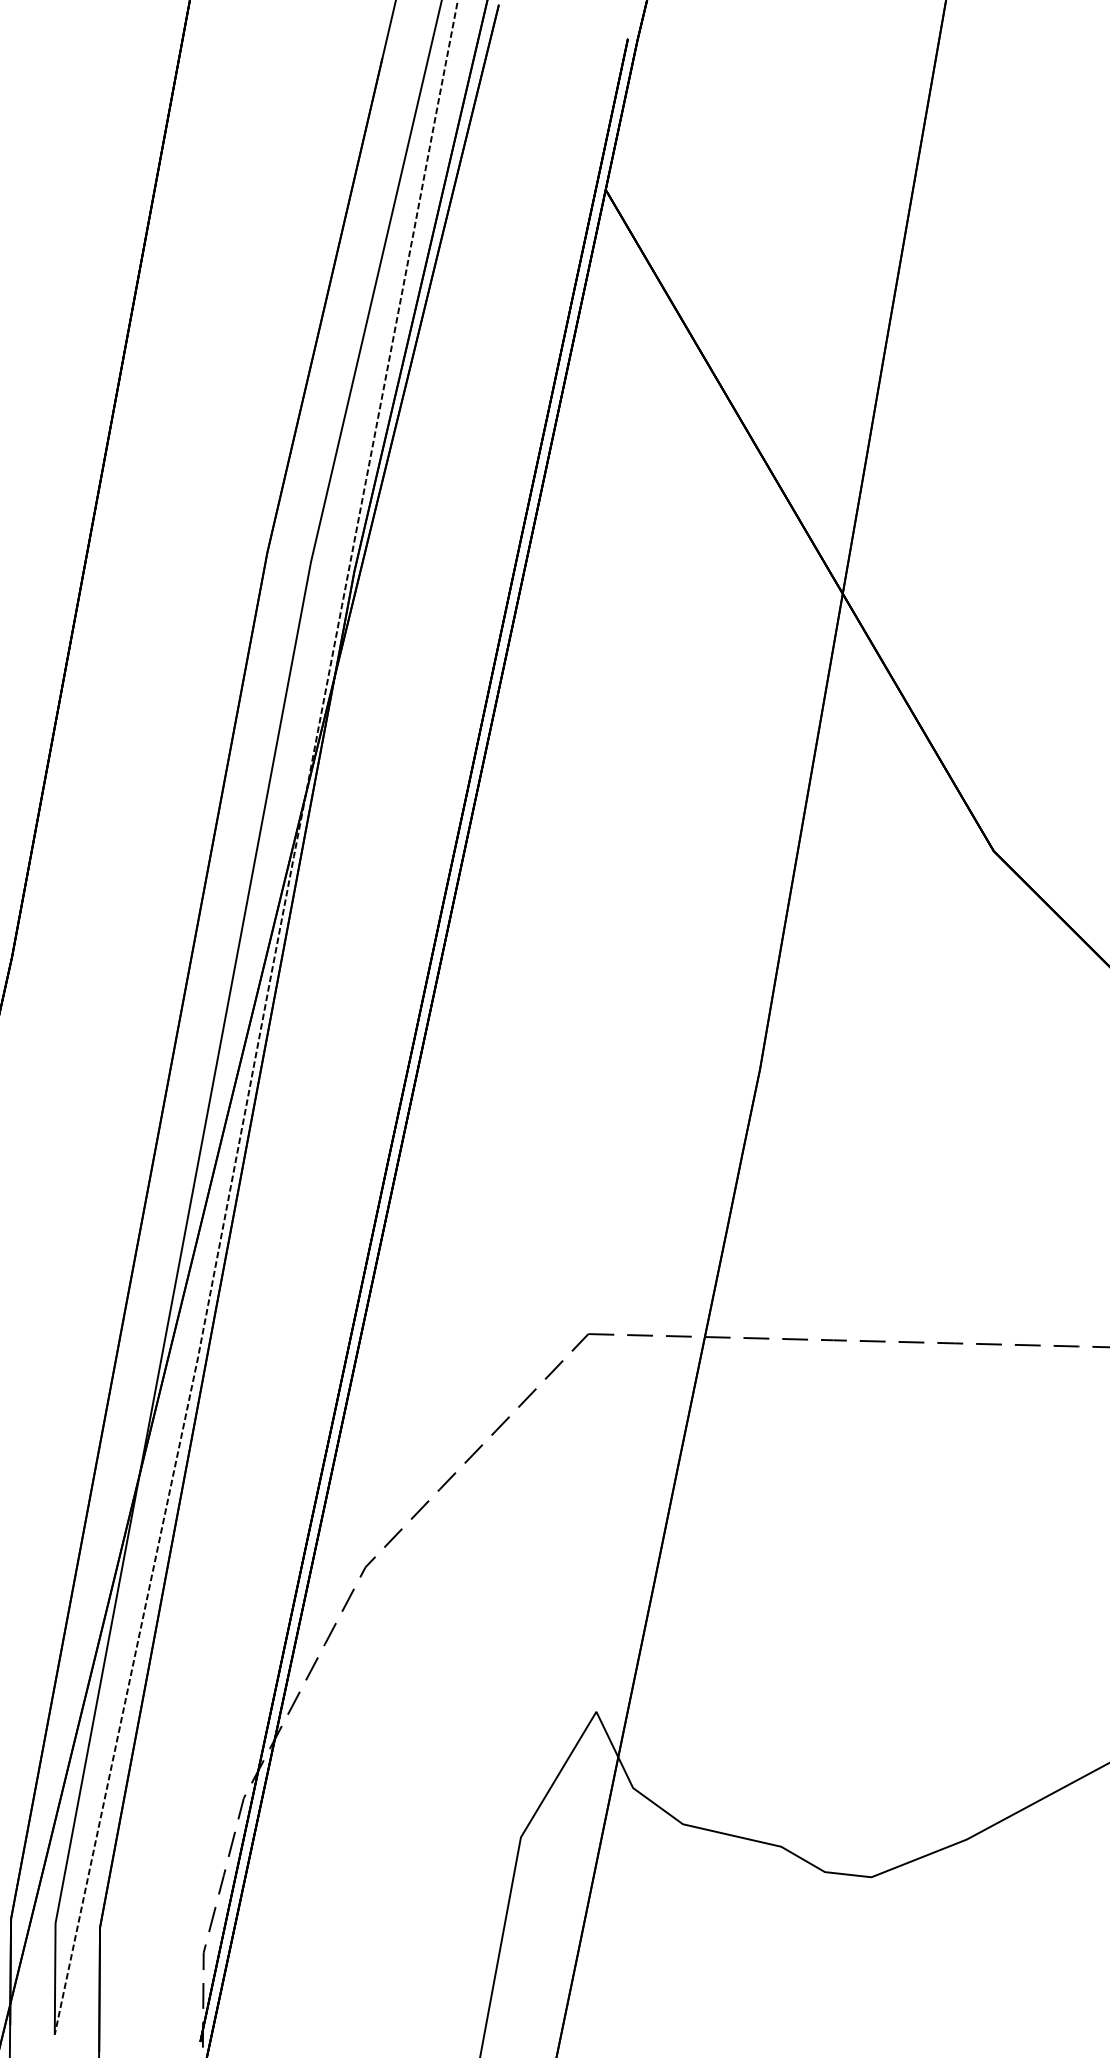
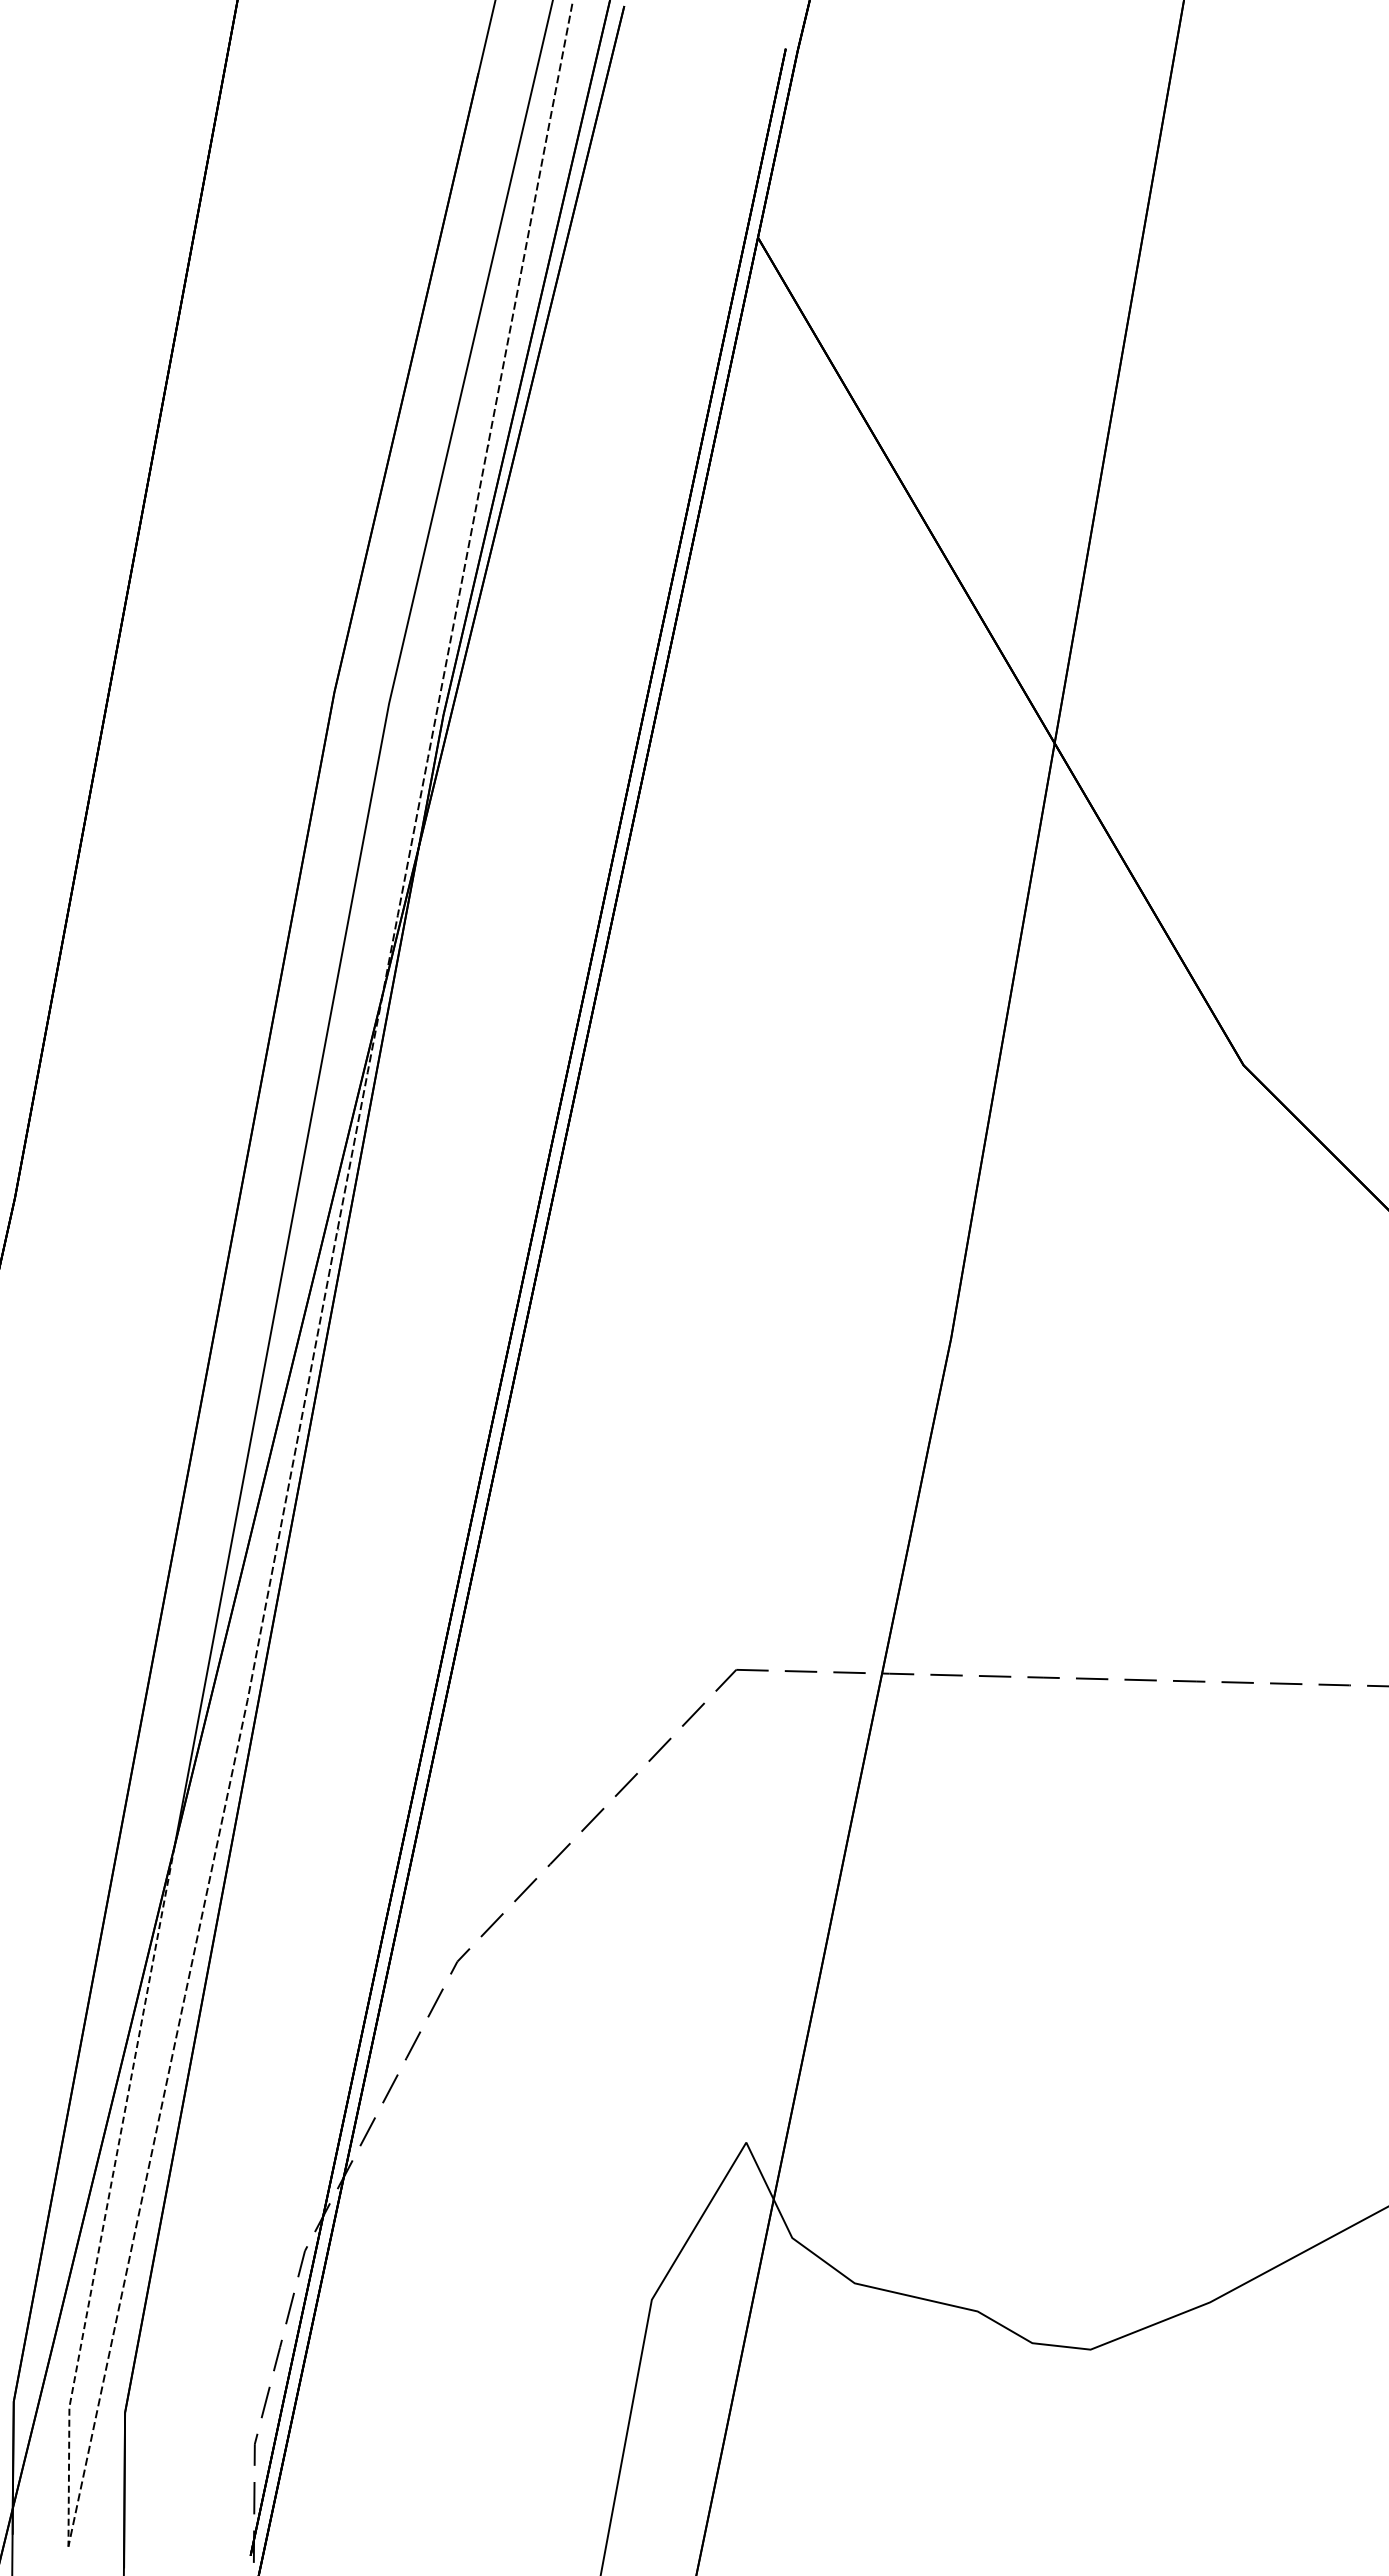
line: (87, 1754) -> (109, 2196), solid -> dashed

